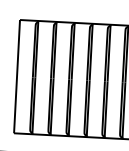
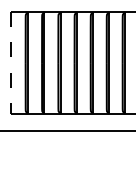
line: (17, 77) -> (11, 63), solid -> dashed

